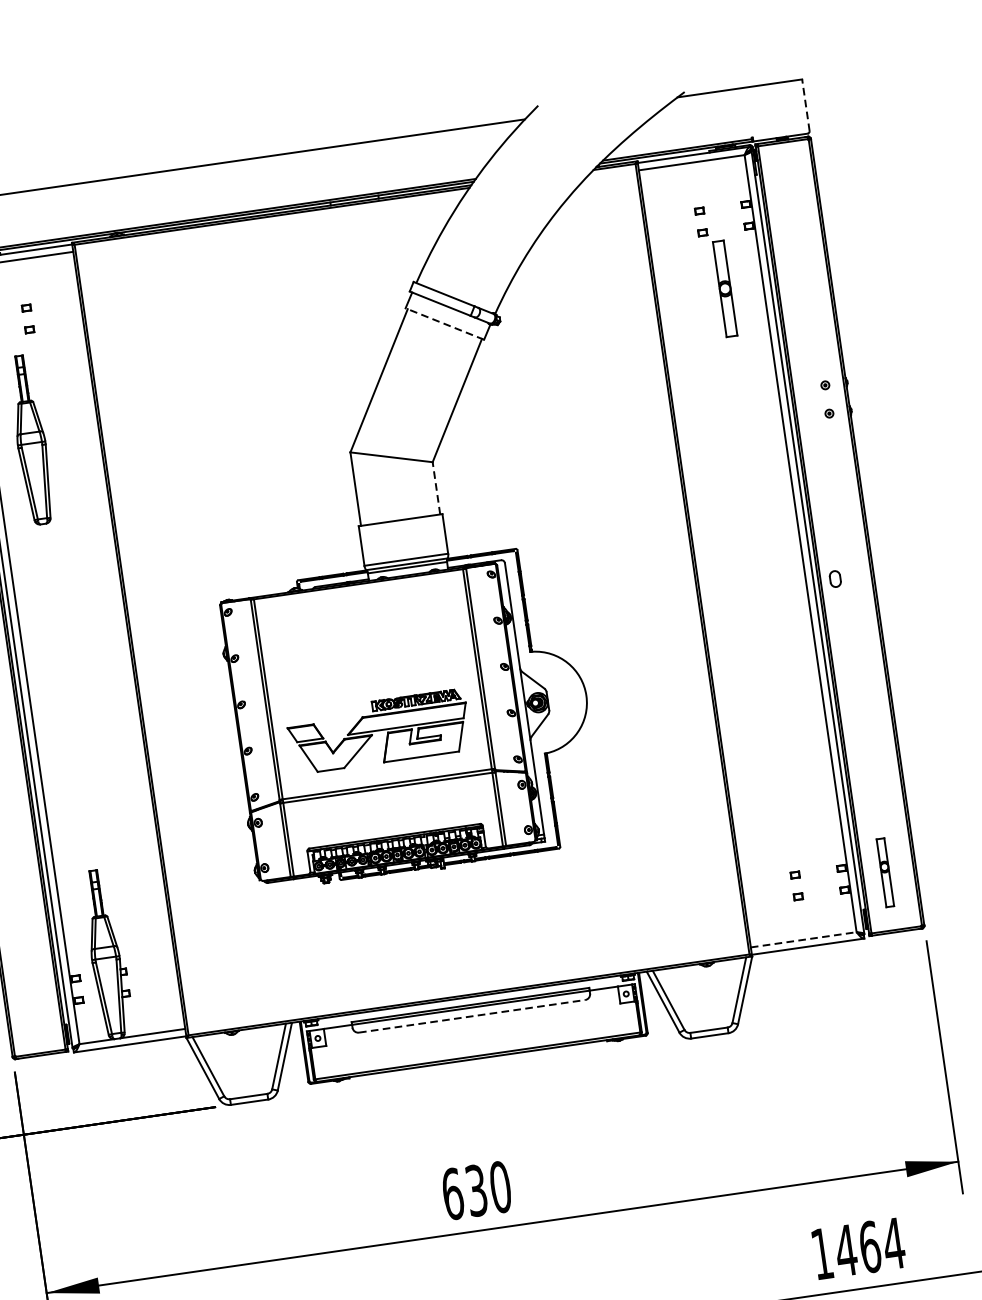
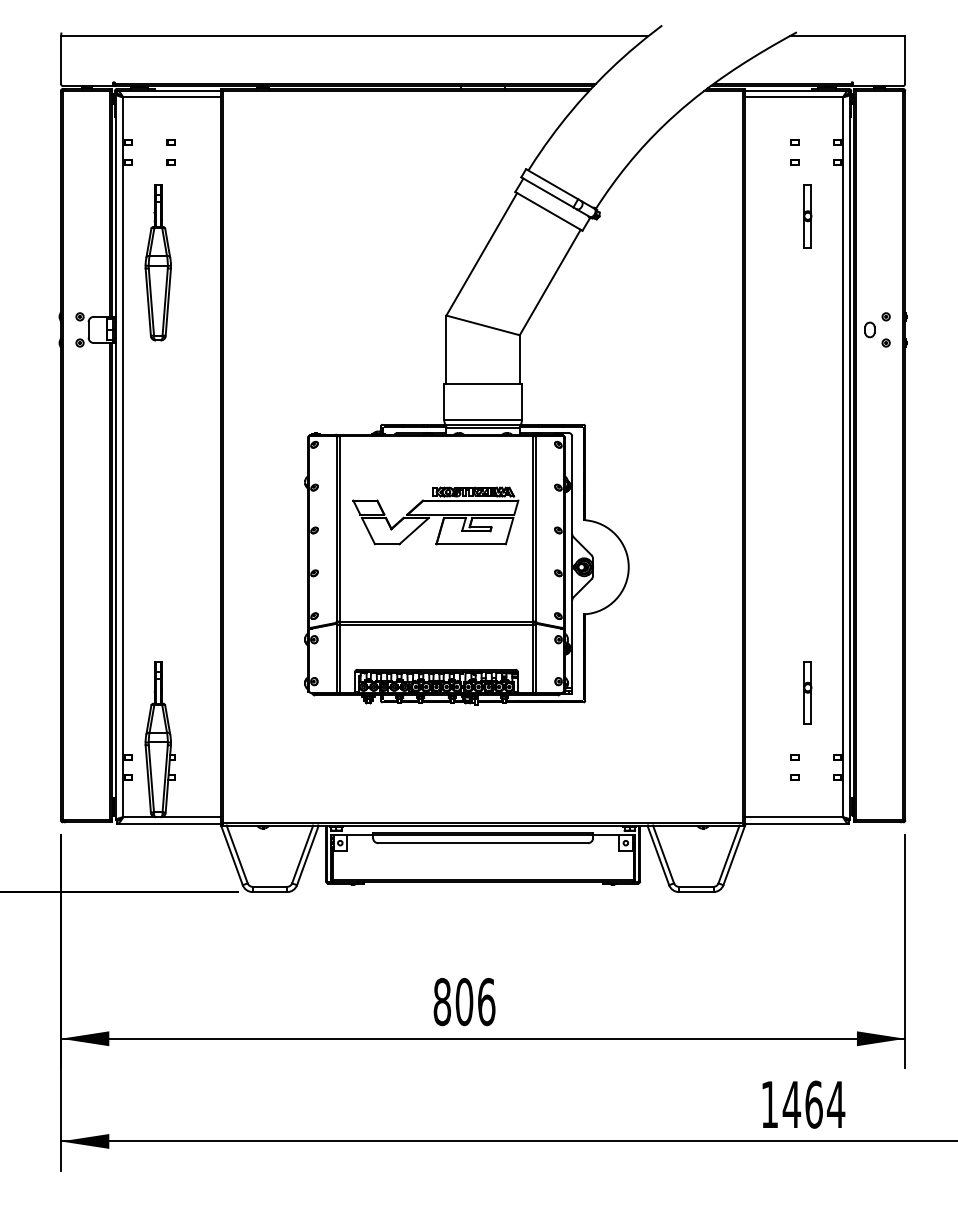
line: (806, 105) -> (905, 60), dashed -> solid
part: (724, 289) -> (807, 216), size x0.71
line: (444, 324) -> (548, 211), dashed -> solid
line: (435, 487) -> (519, 358), dashed -> solid
part: (834, 578) -> (869, 329), moved
part: (378, 731) -> (435, 515), moved
part: (884, 872) -> (807, 692), moved
line: (804, 940) -> (794, 817), dashed -> solid
line: (472, 1016) -> (483, 843), dashed -> solid
text: (476, 1191) -> (464, 1002), 630 -> 806

